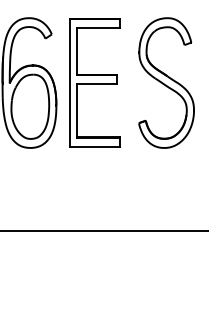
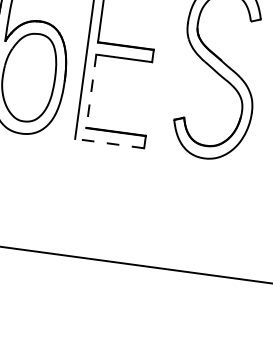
line: (76, 110) -> (91, 90), solid -> dashed
line: (94, 146) -> (109, 143), solid -> dashed

